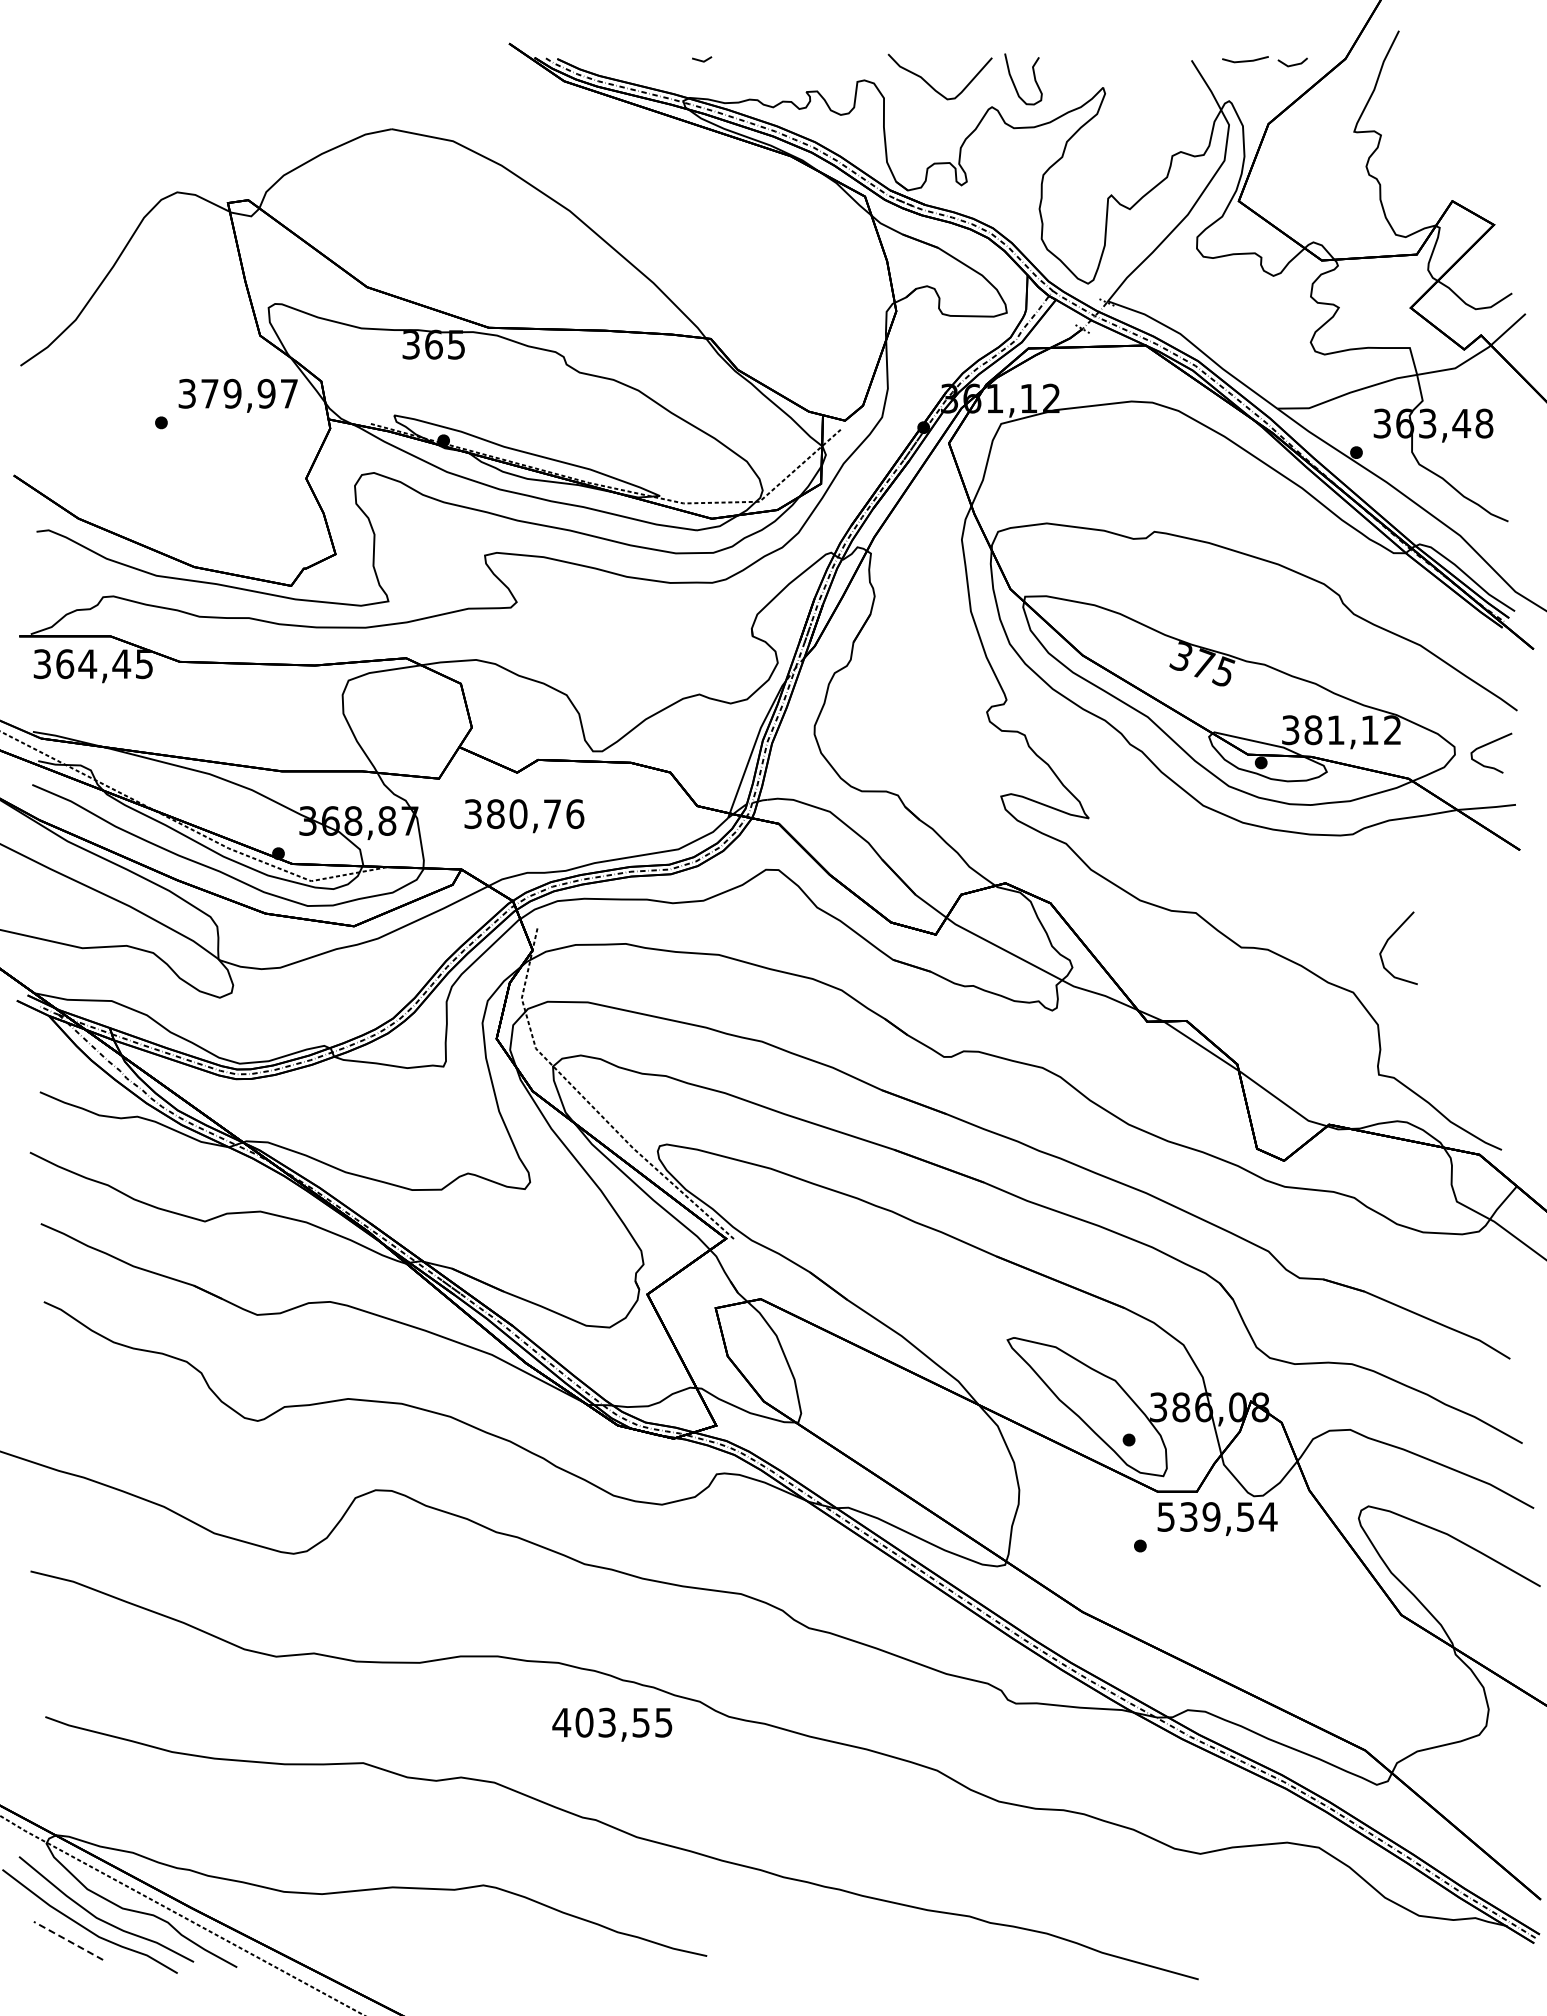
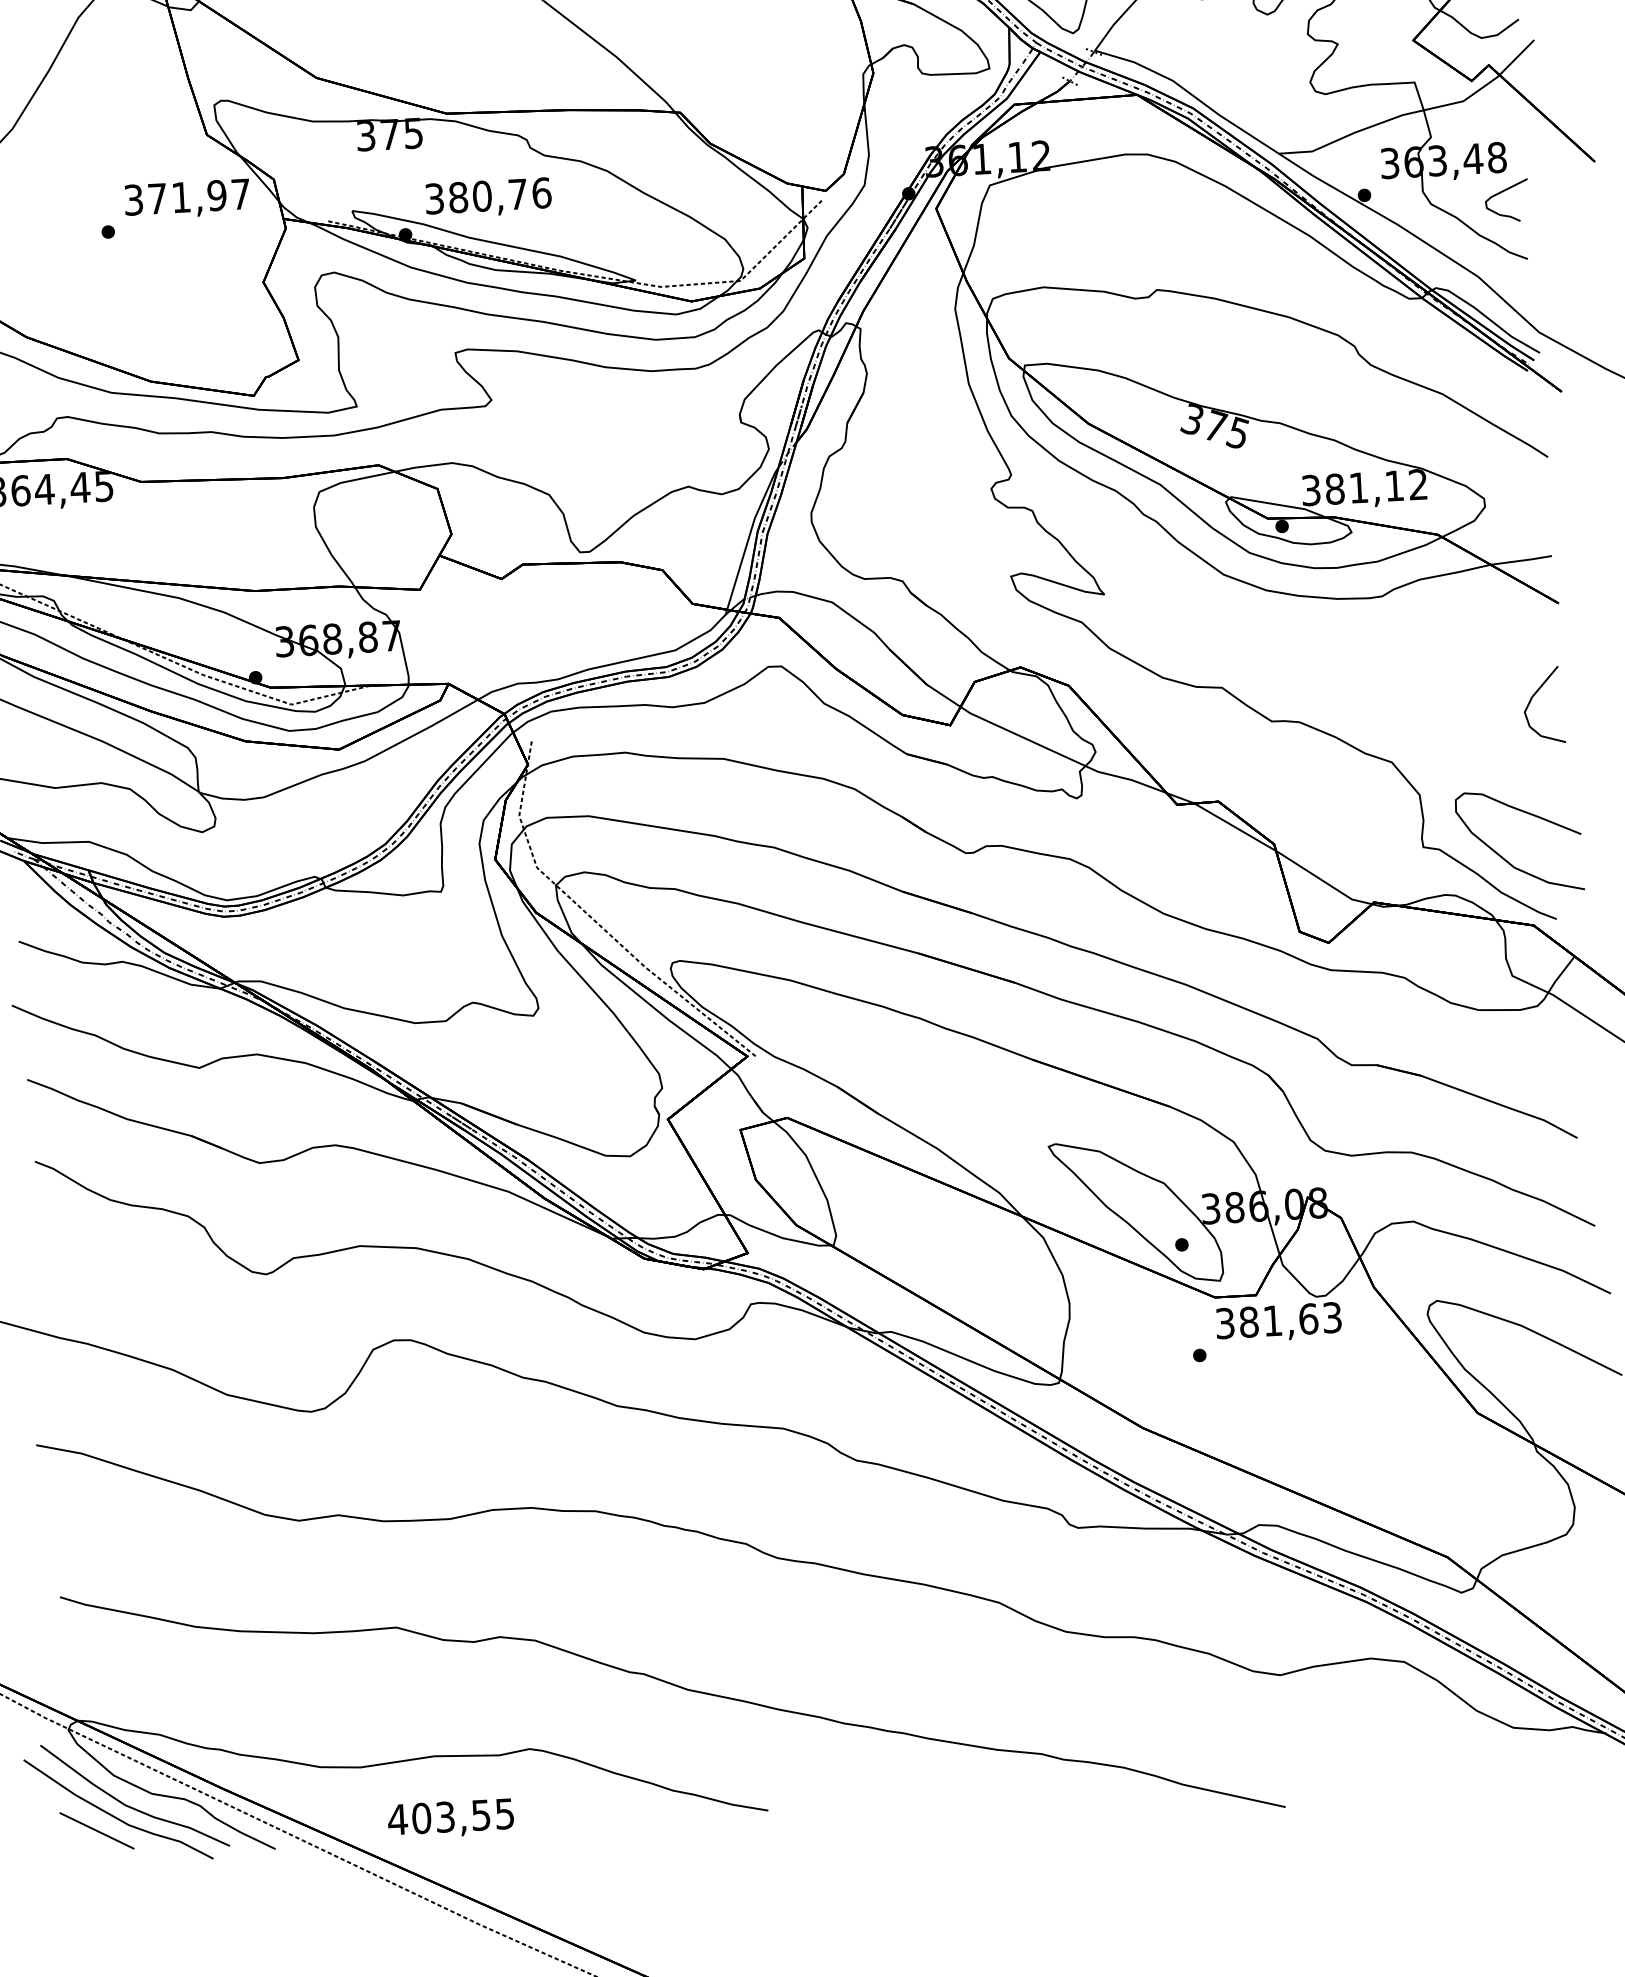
text: (433, 344) -> (389, 134), 365 -> 375
text: (232, 393) -> (181, 197), 379,97 -> 371,97
curve: (1487, 745) -> (1502, 193), moved
text: (524, 816) -> (488, 198), moved
curve: (1388, 941) -> (1532, 698), moved
curve: (1454, 1088) -> (1503, 857), added
text: (1217, 1516) -> (1279, 1320), 539,54 -> 381,63
text: (612, 1724) -> (451, 1818), moved
line: (68, 1940) -> (97, 1830), dashed -> solid

